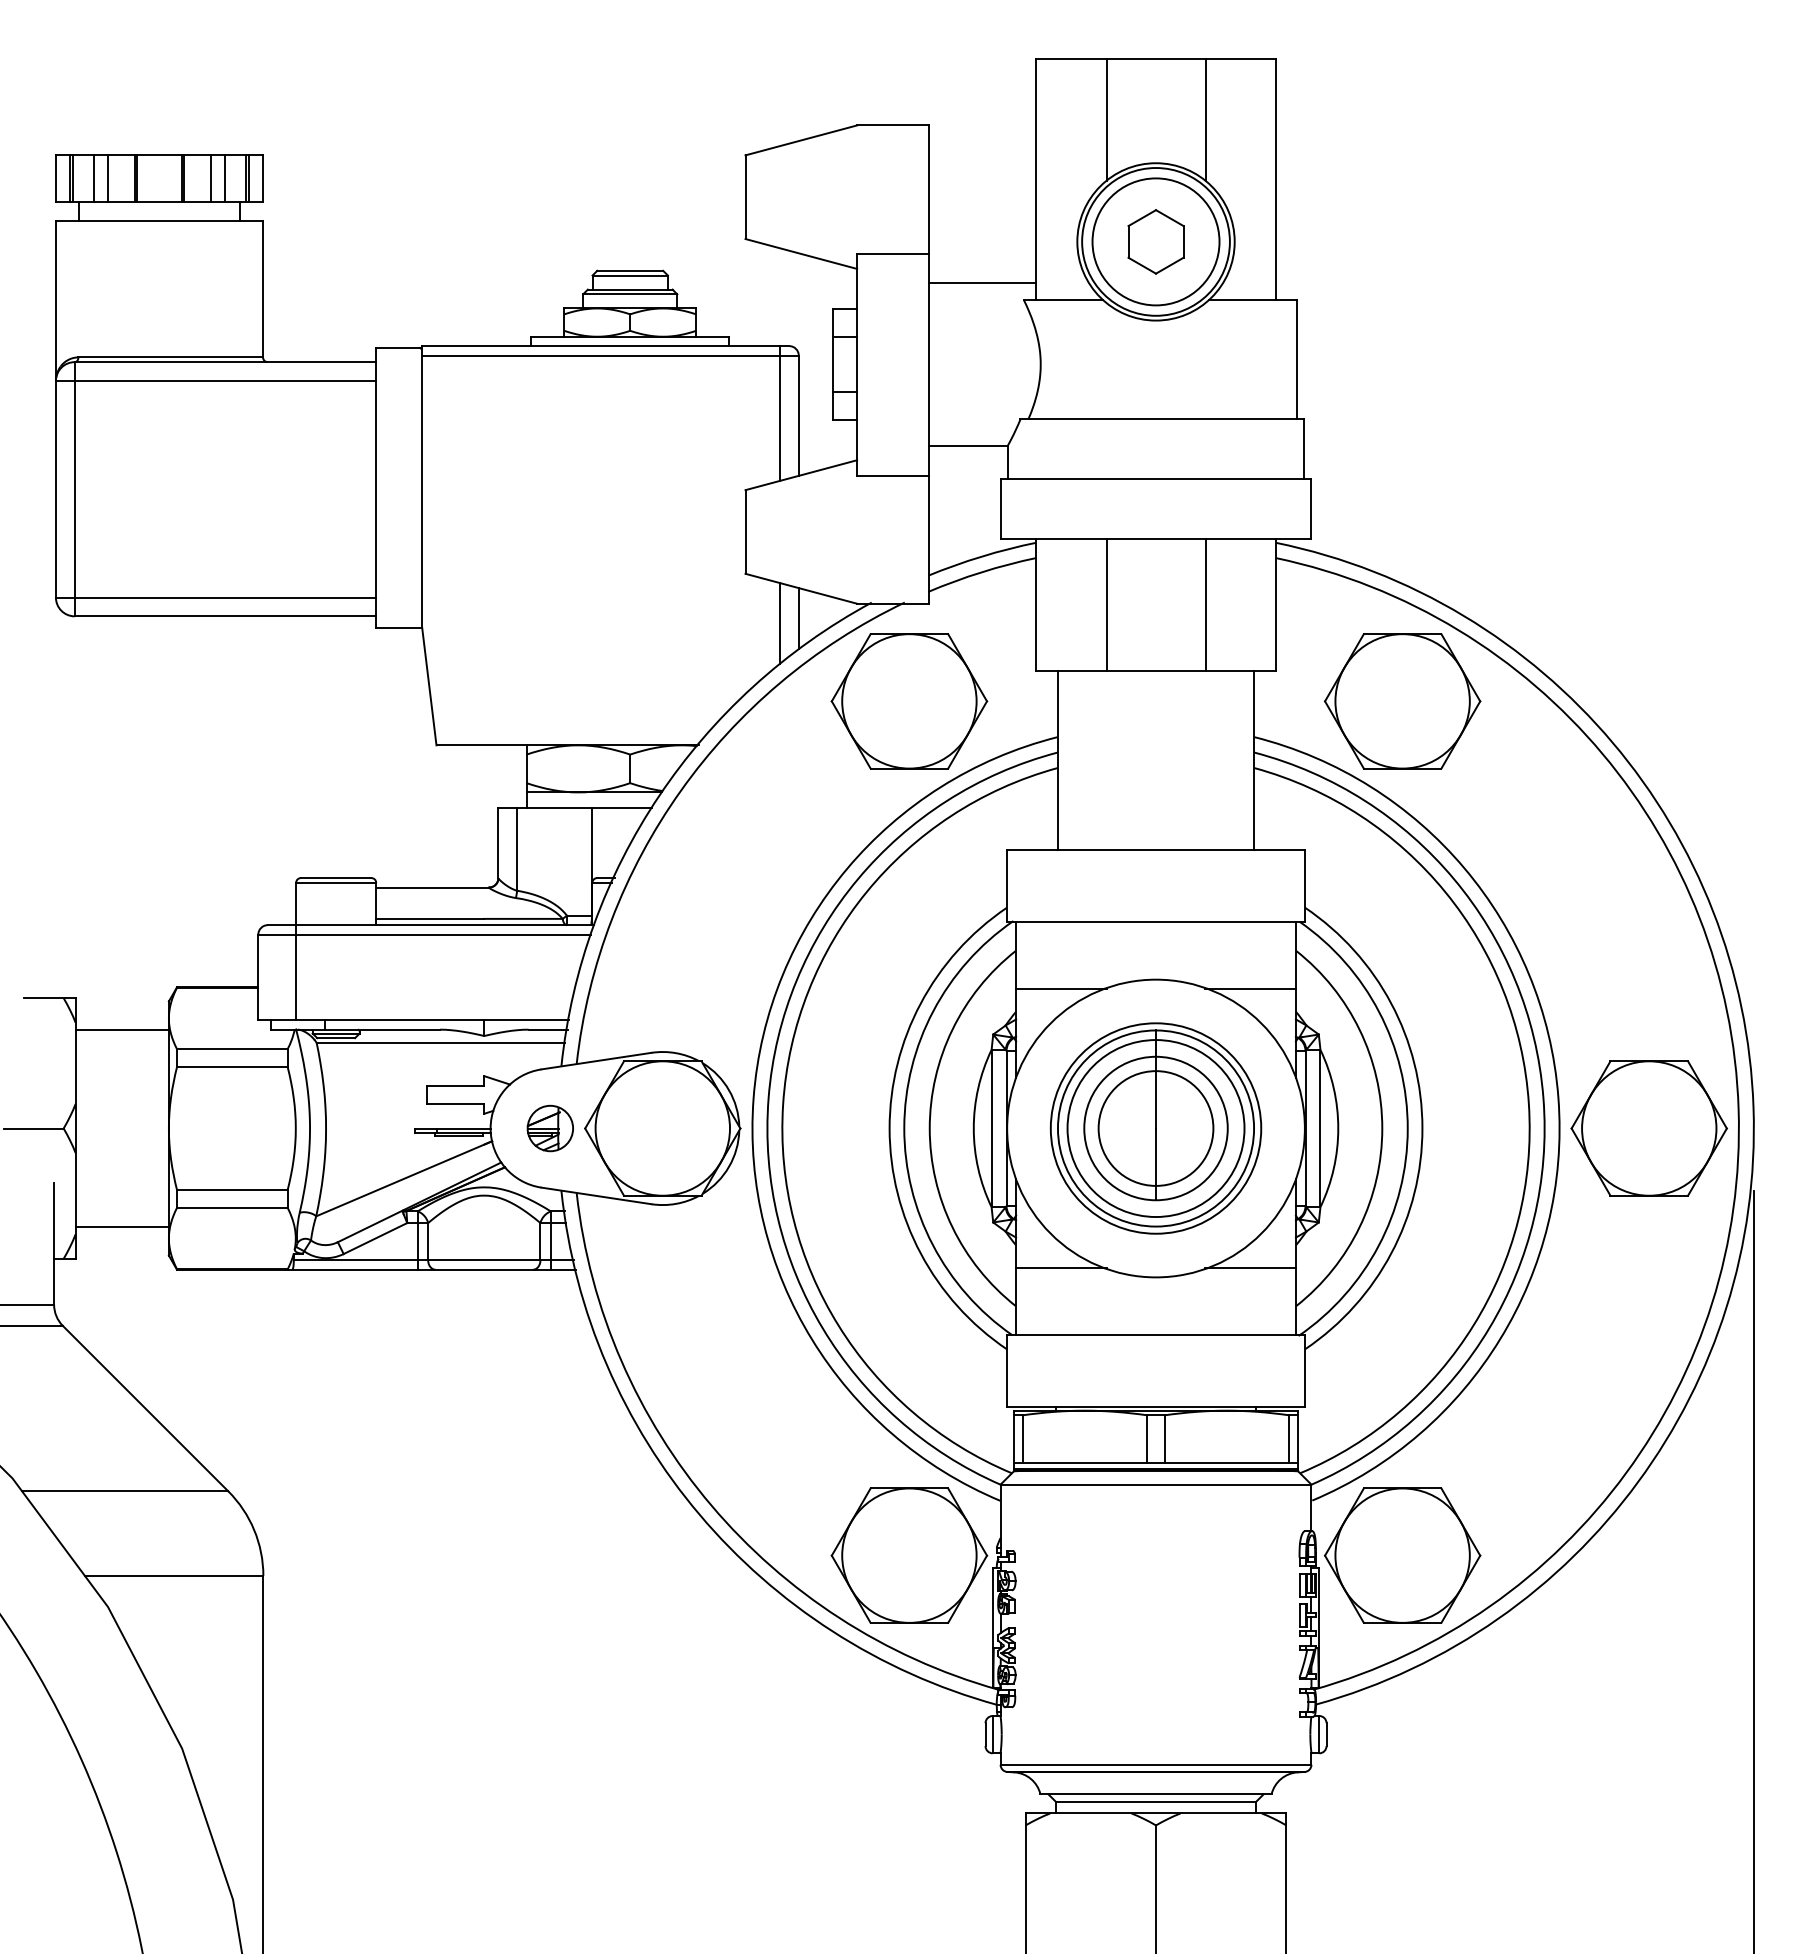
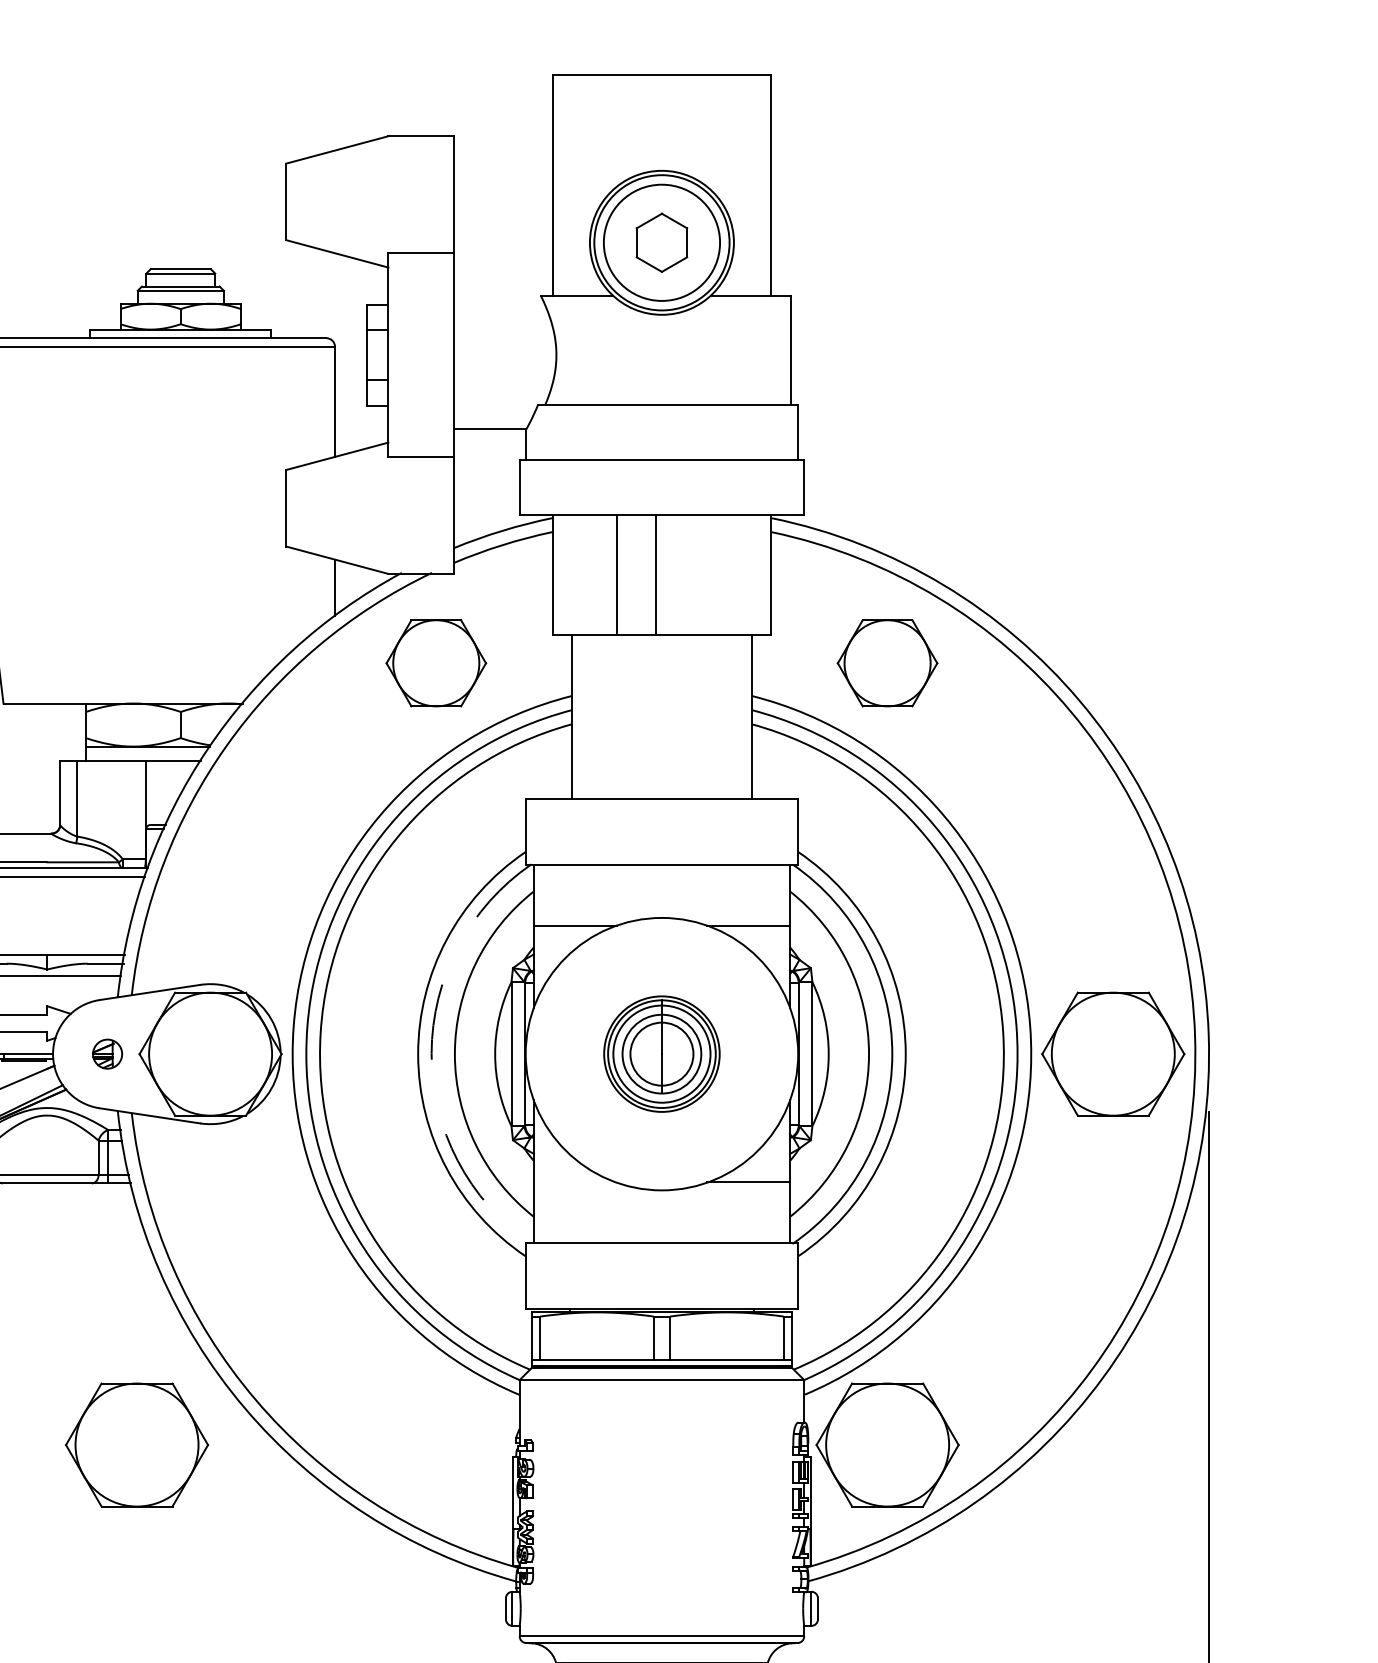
line: (1106, 119) -> (616, 130), removed
line: (1205, 119) -> (707, 130), removed
line: (982, 283) -> (503, 280), removed
line: (779, 413) -> (317, 399), removed
line: (1205, 604) -> (655, 574), moved
line: (779, 623) -> (317, 592), removed
part: (909, 701) -> (436, 663), size x0.7
part: (1402, 701) -> (887, 663), size x0.7
arc: (904, 1127) -> (431, 1053), solid -> dashed
part: (549, 1128) -> (106, 1054), size x0.7
part: (1155, 1128) -> (661, 1054), size x0.6
line: (1061, 1268) -> (575, 1182), removed
part: (909, 1555) -> (137, 1444), moved

